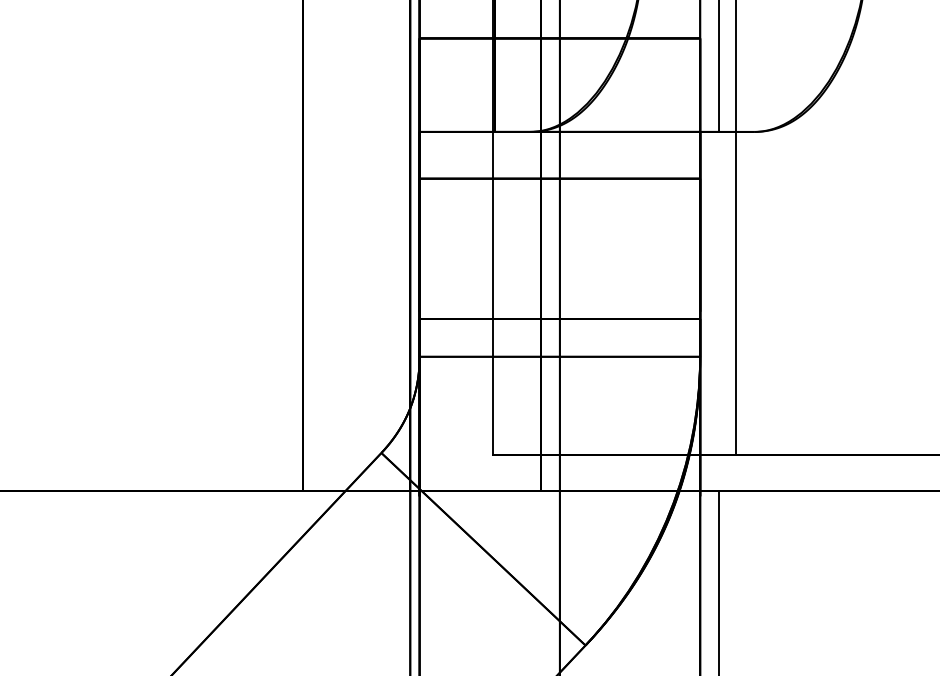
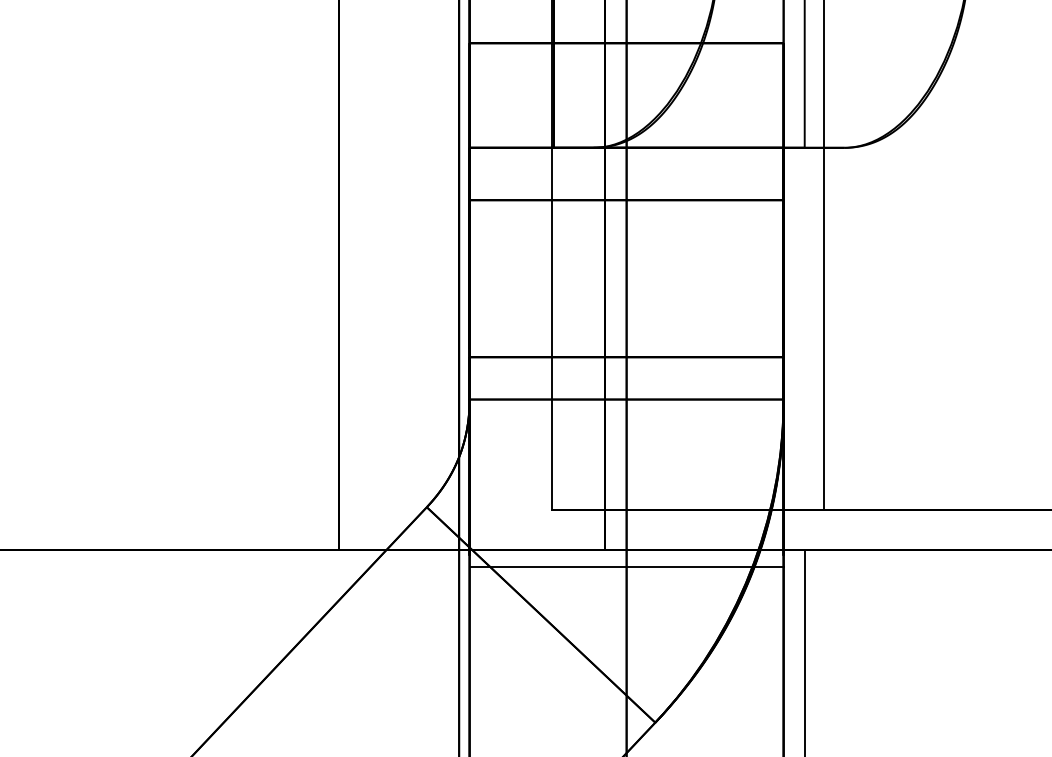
line: (559, 505) -> (626, 566), added

